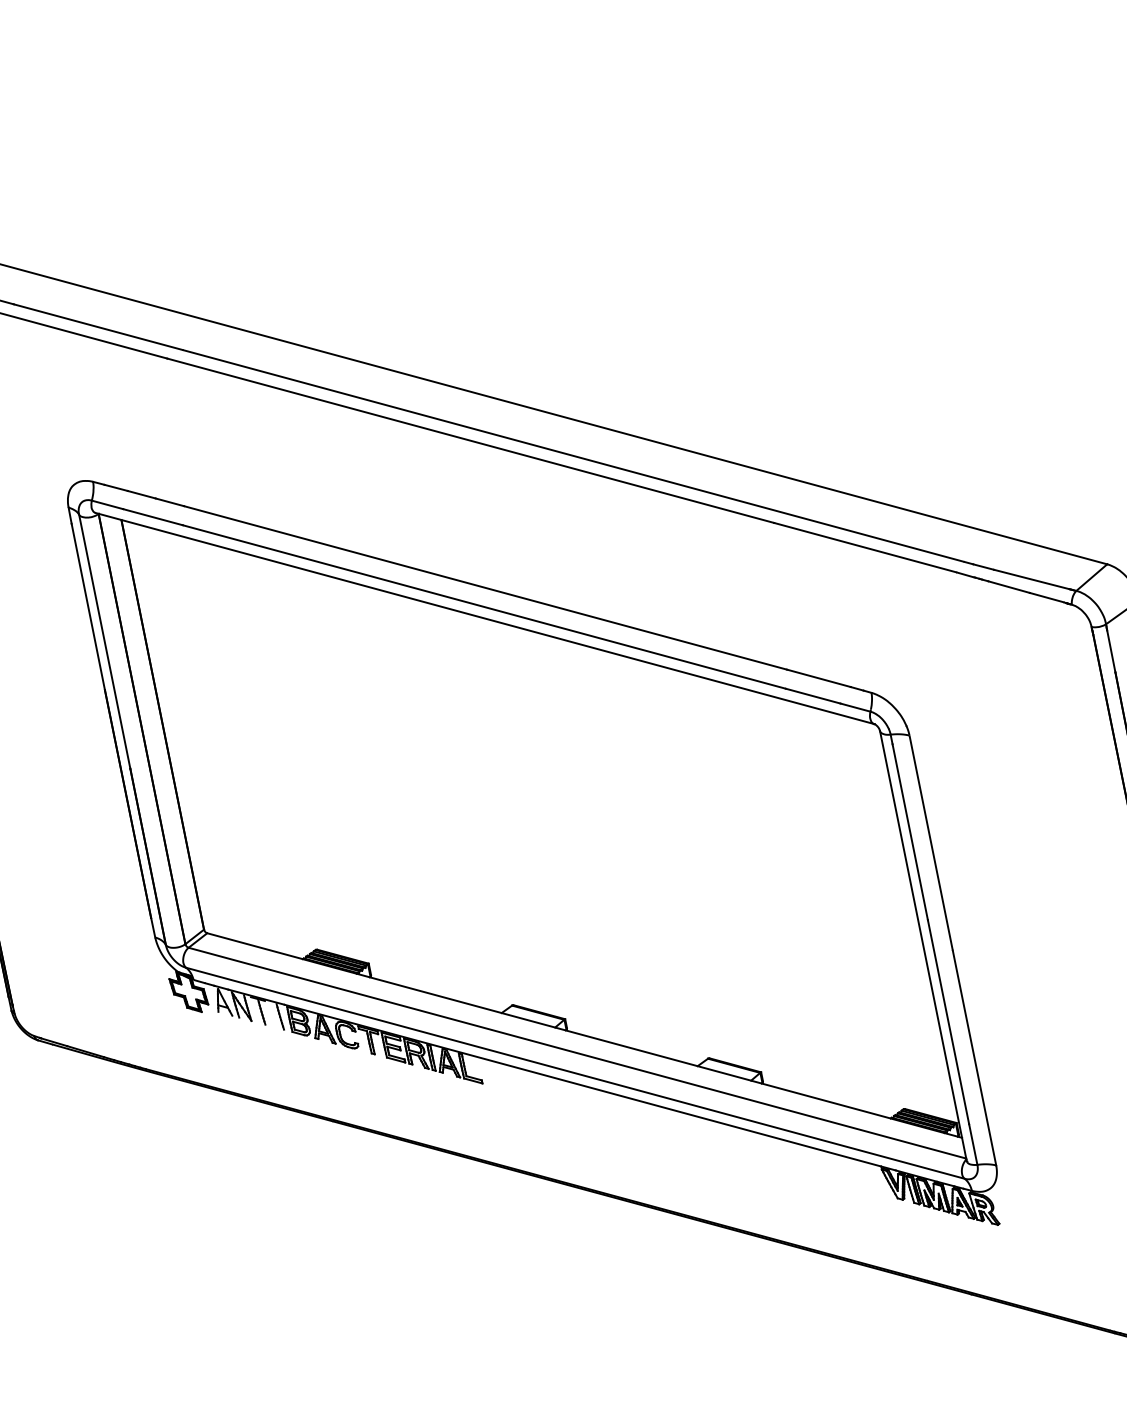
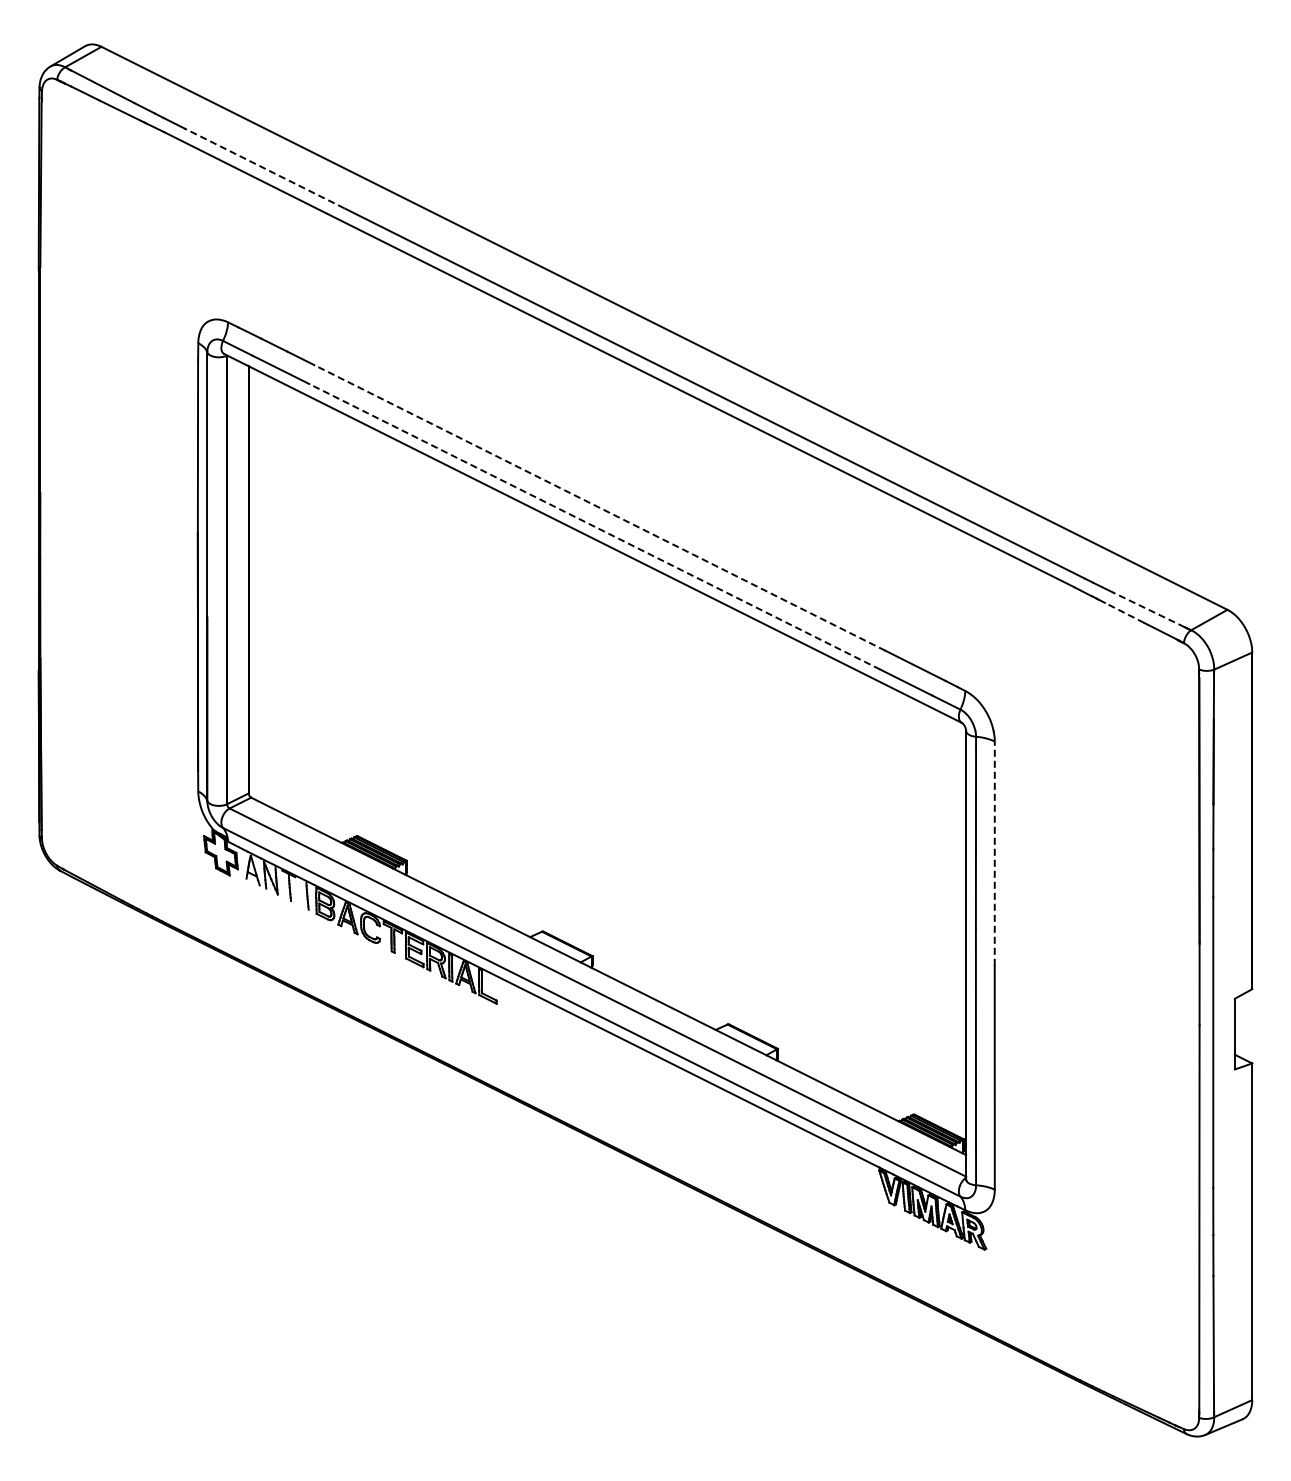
line: (98, 327) -> (264, 168), solid -> dashed
line: (1031, 579) -> (1148, 609), solid -> dashed
line: (1008, 586) -> (1124, 612), solid -> dashed
line: (485, 587) -> (599, 507), solid -> dashed
line: (484, 606) -> (594, 526), solid -> dashed
line: (931, 844) -> (994, 854), solid -> dashed

